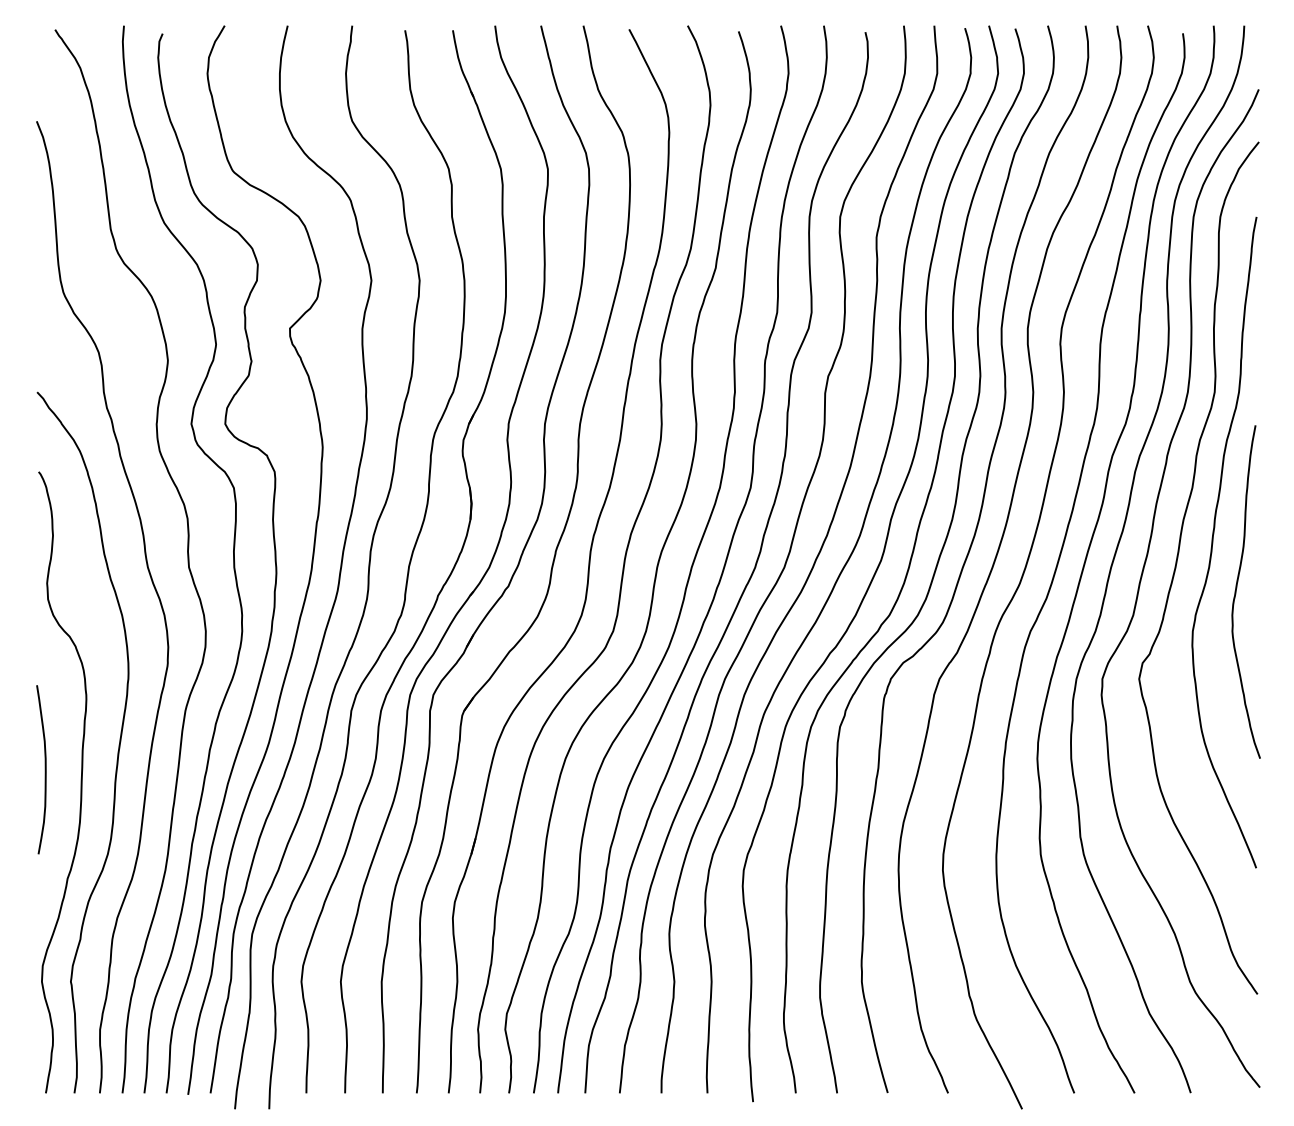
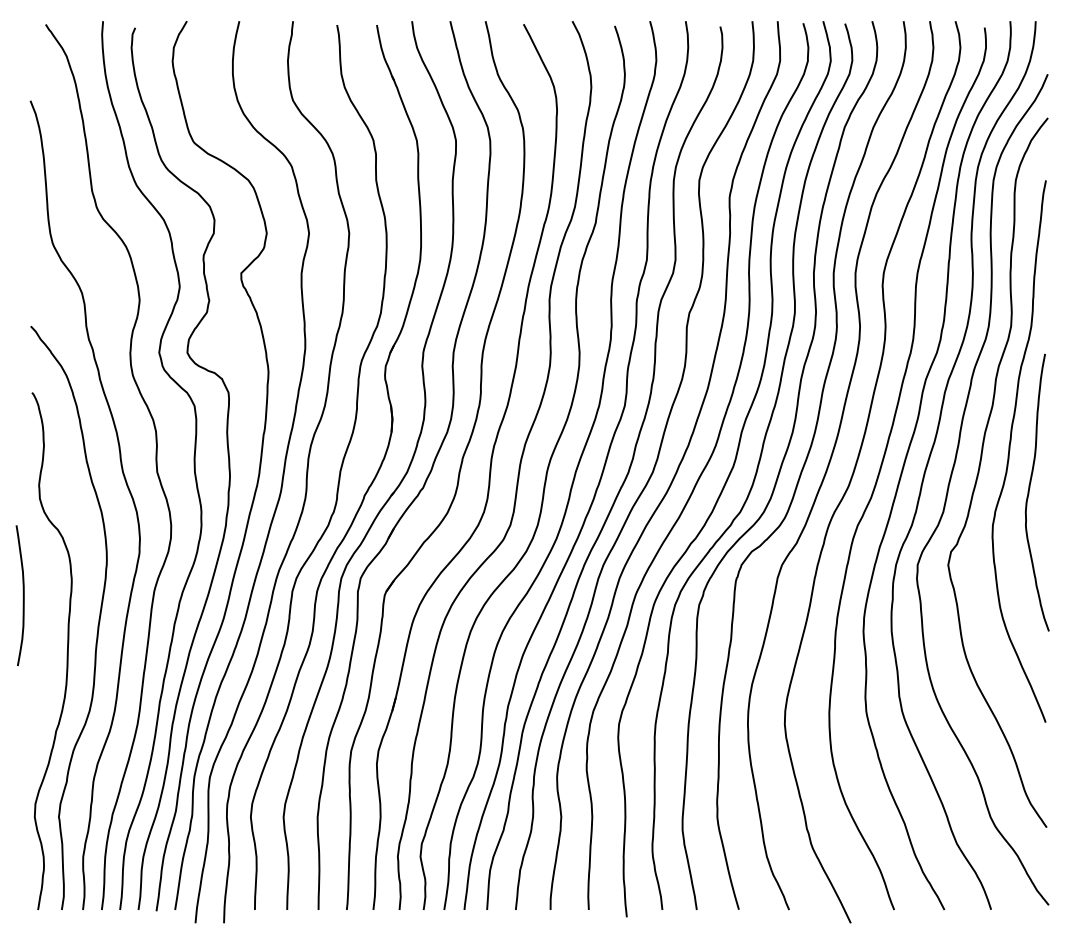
curve: (44, 769) -> (22, 595), moved

